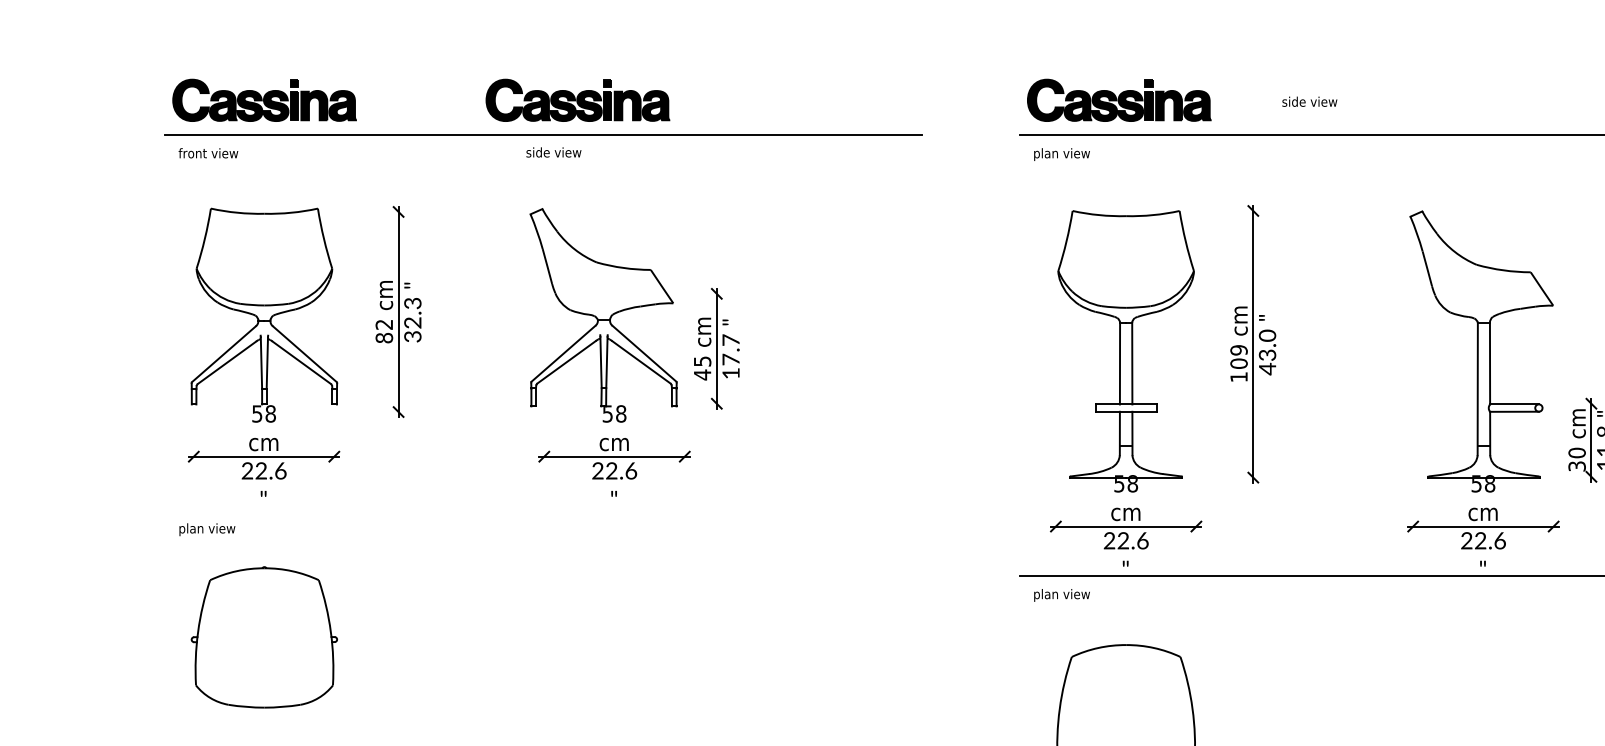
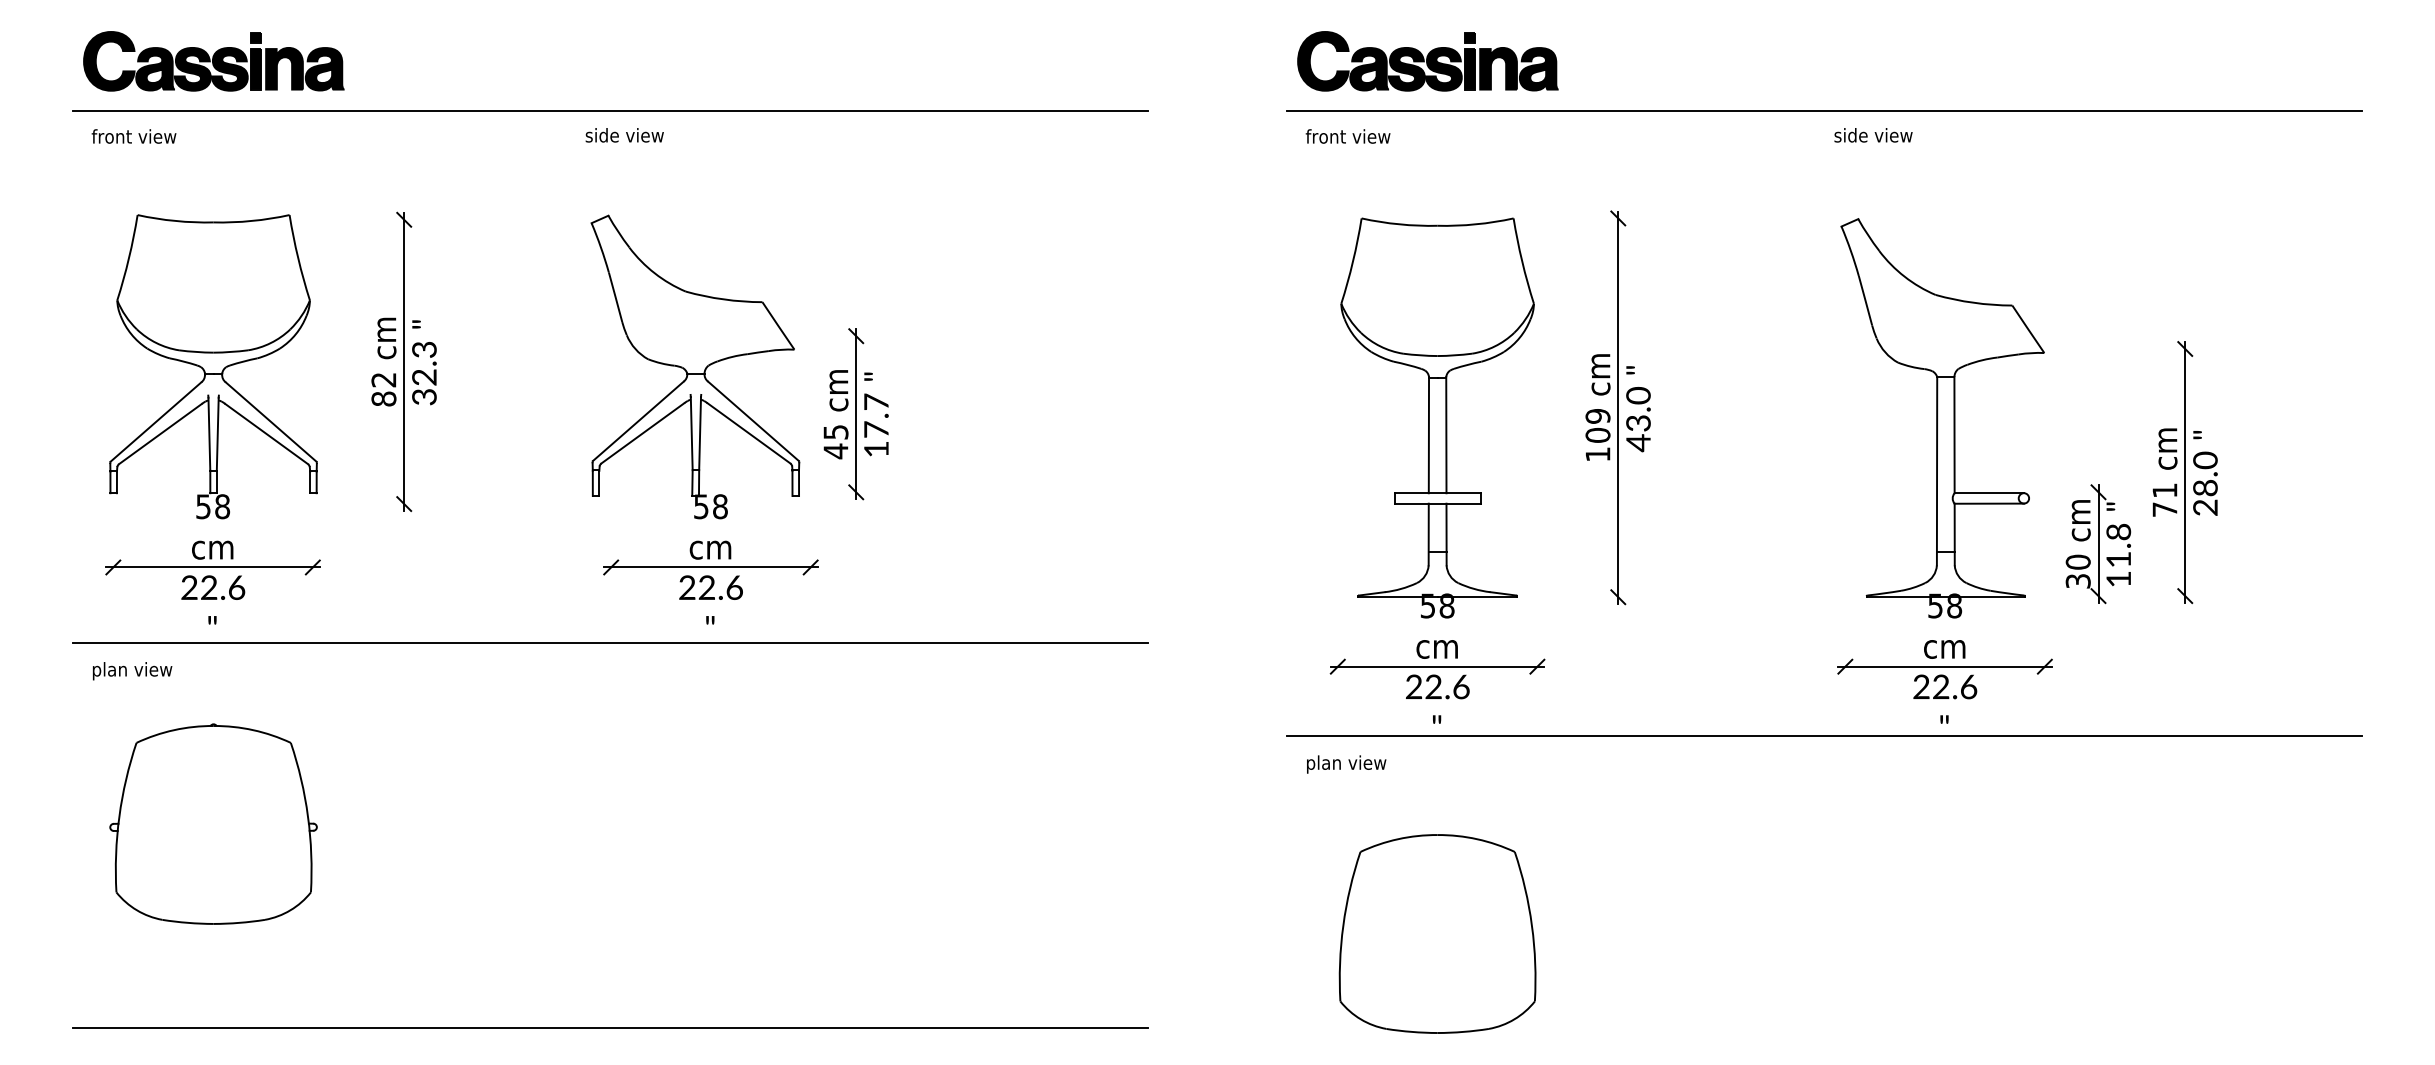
part: (577, 100) -> (658, 61), removed
text: (1309, 101) -> (1873, 135), moved
text: (1062, 154) -> (1347, 138), plan view -> front view
line: (543, 510) -> (610, 643), added

